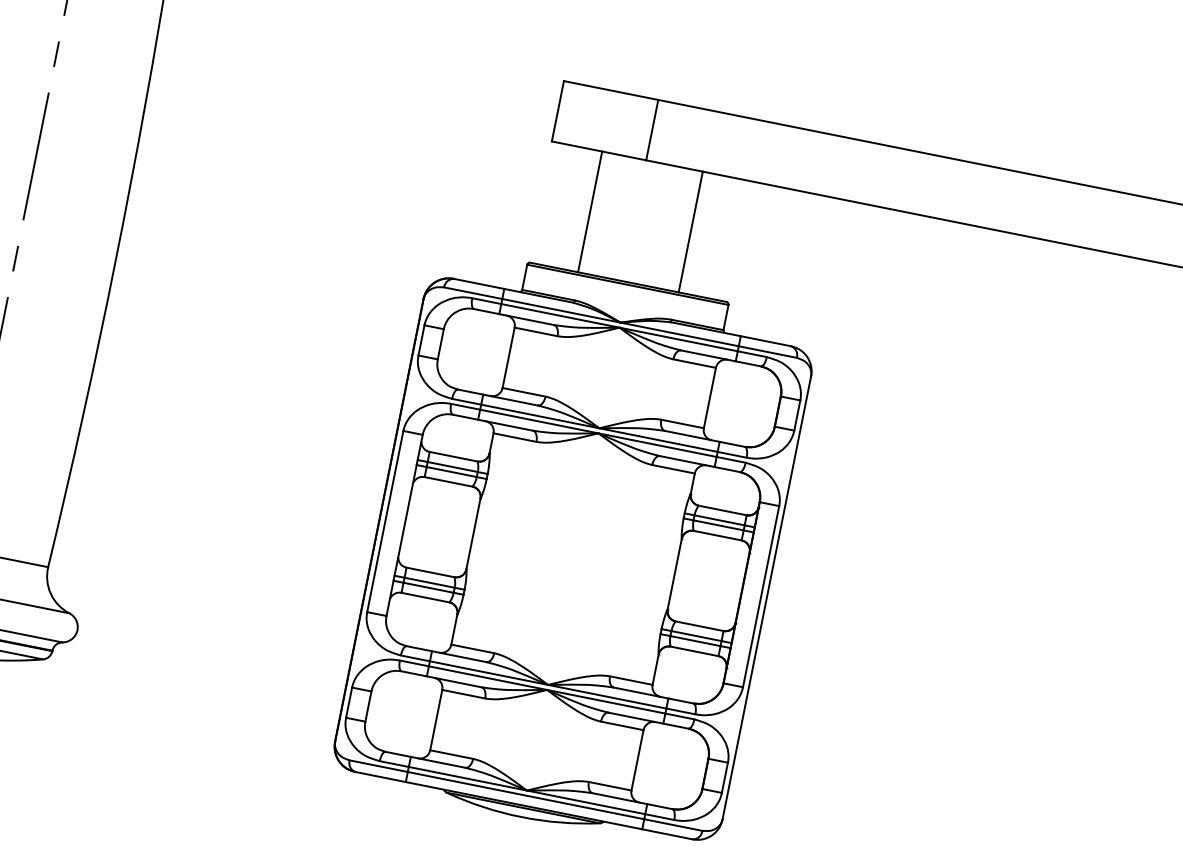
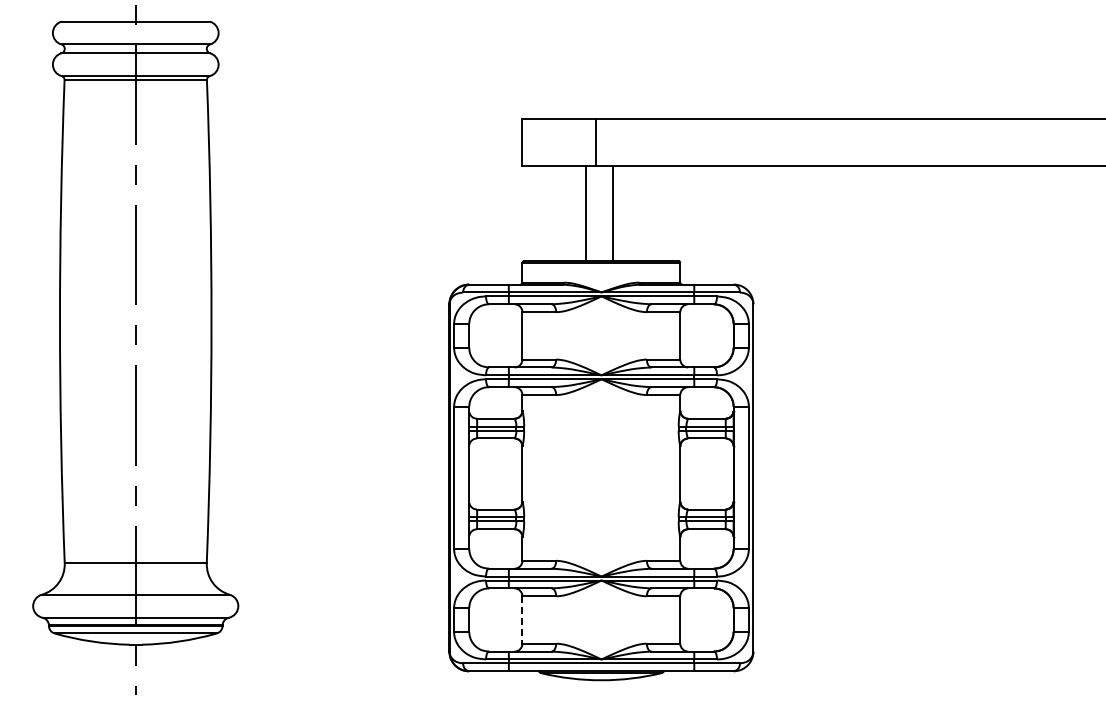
line: (589, 211) -> (585, 213), moved
line: (690, 231) -> (612, 213), moved
line: (436, 720) -> (522, 620), solid -> dashed

